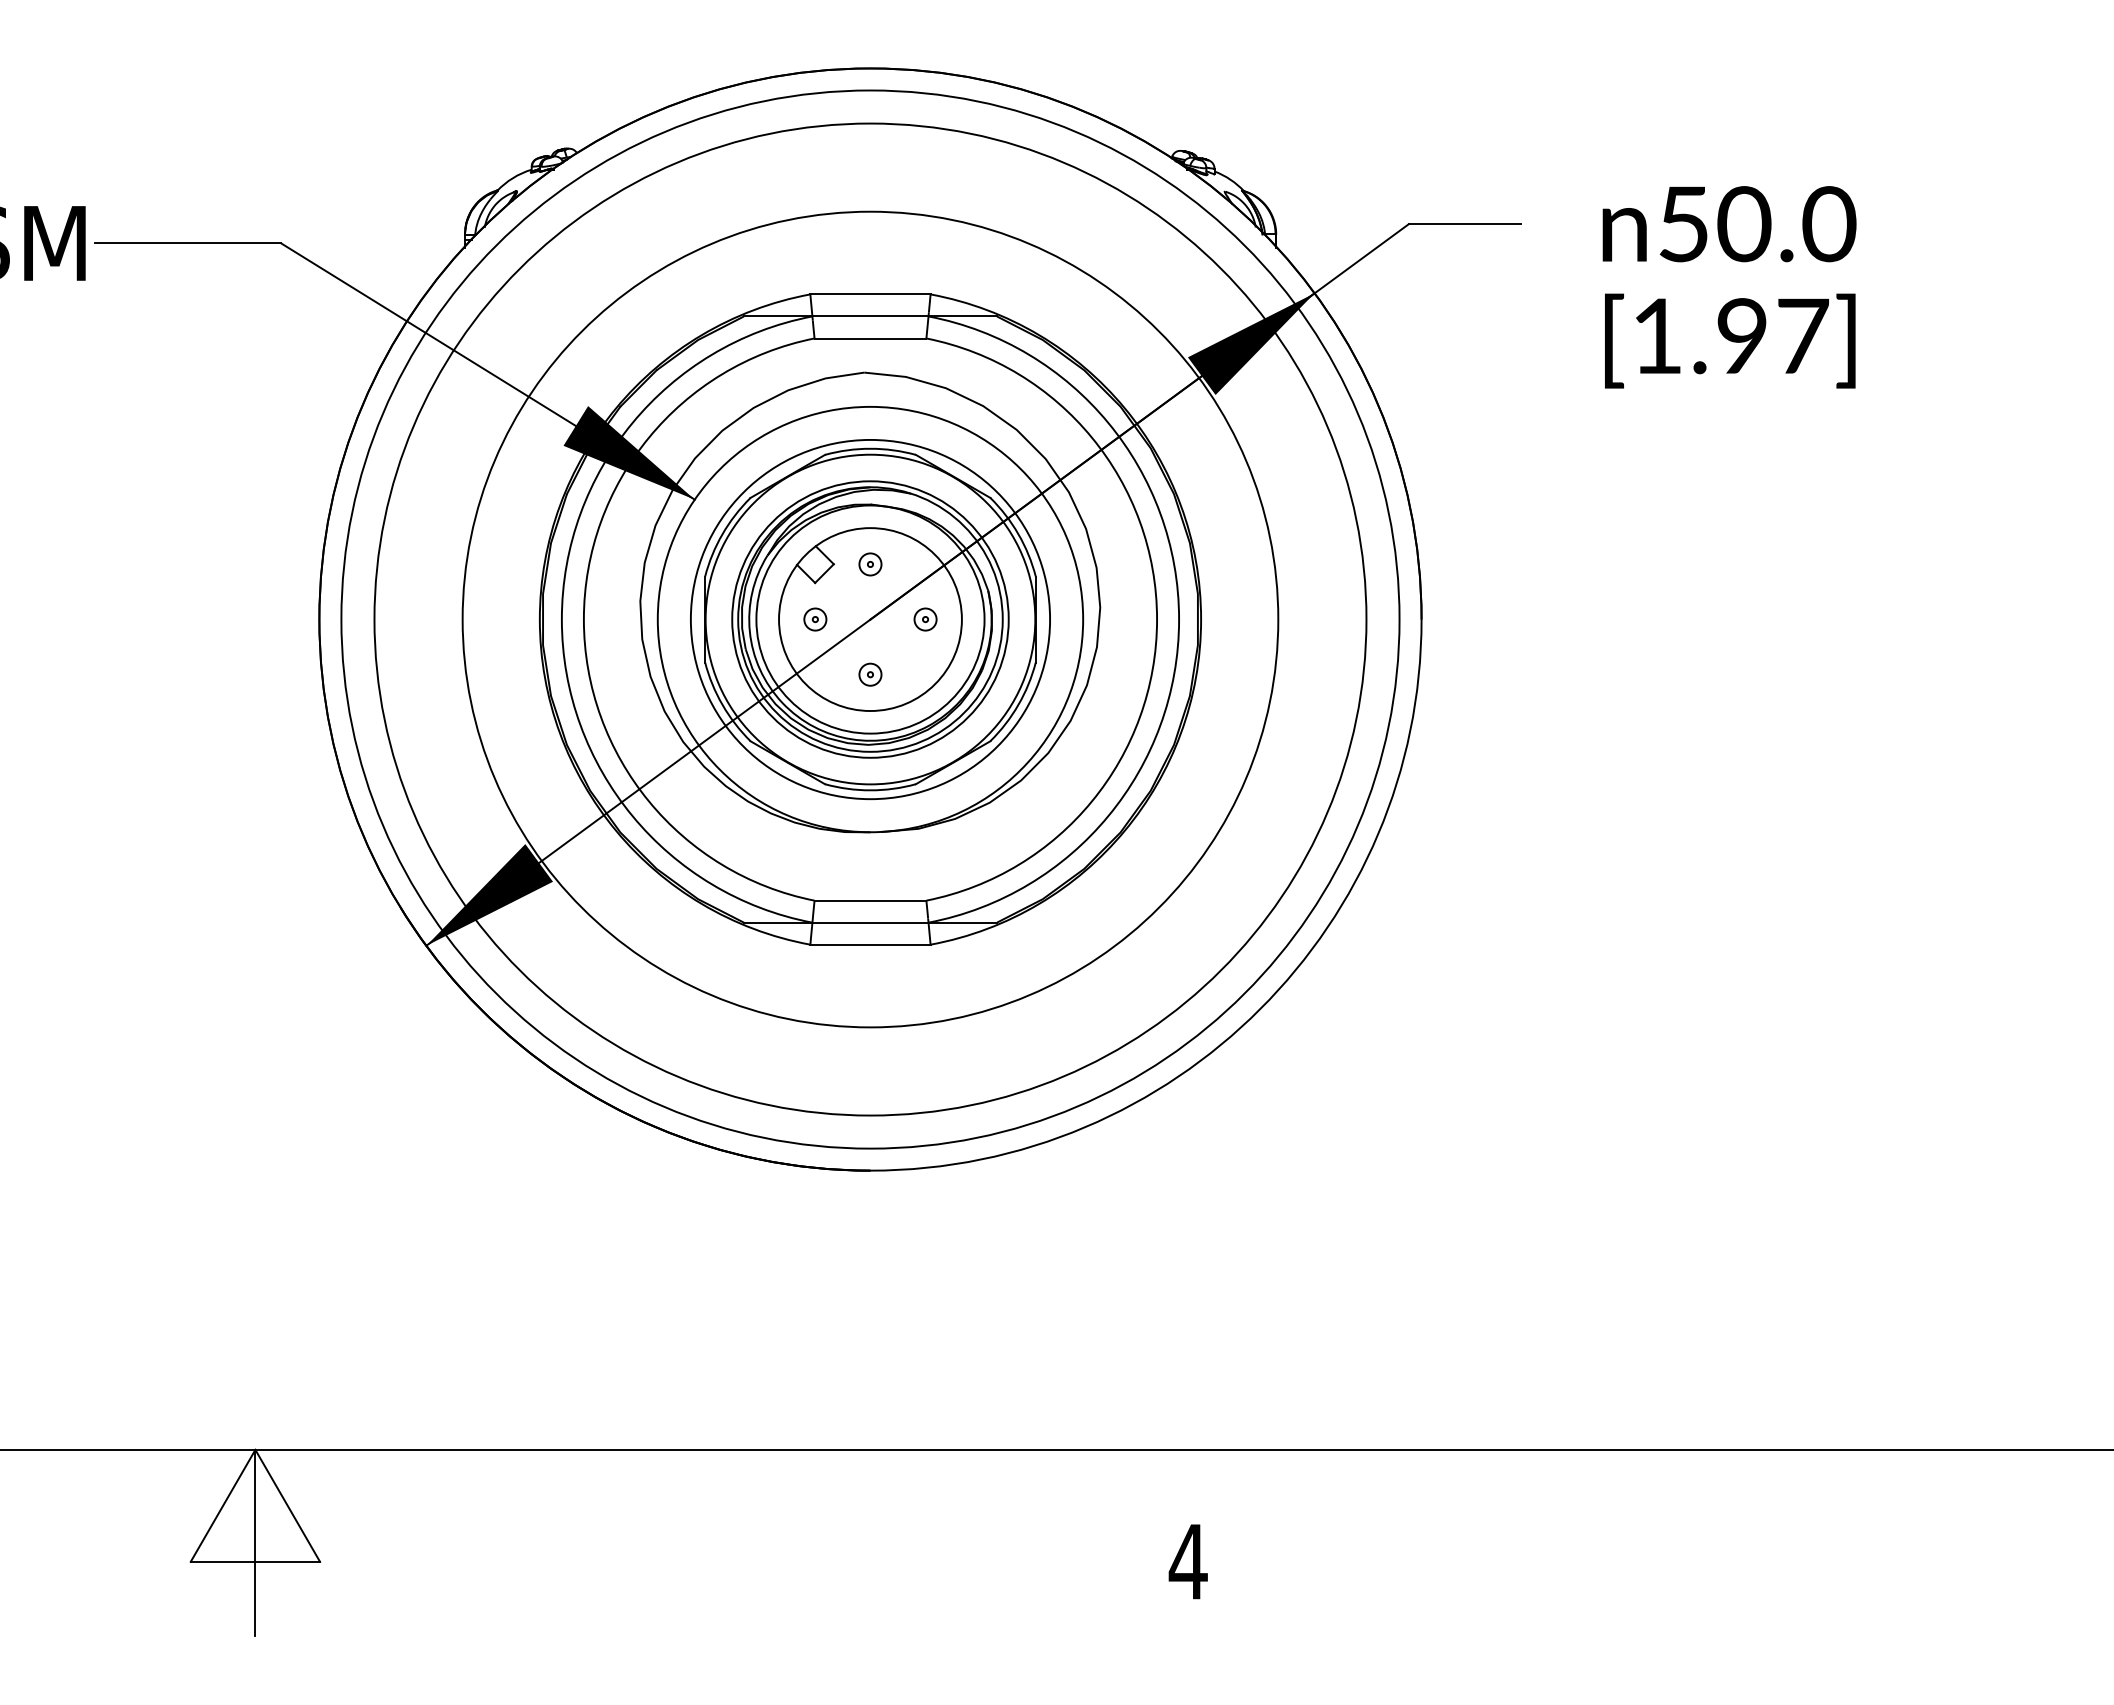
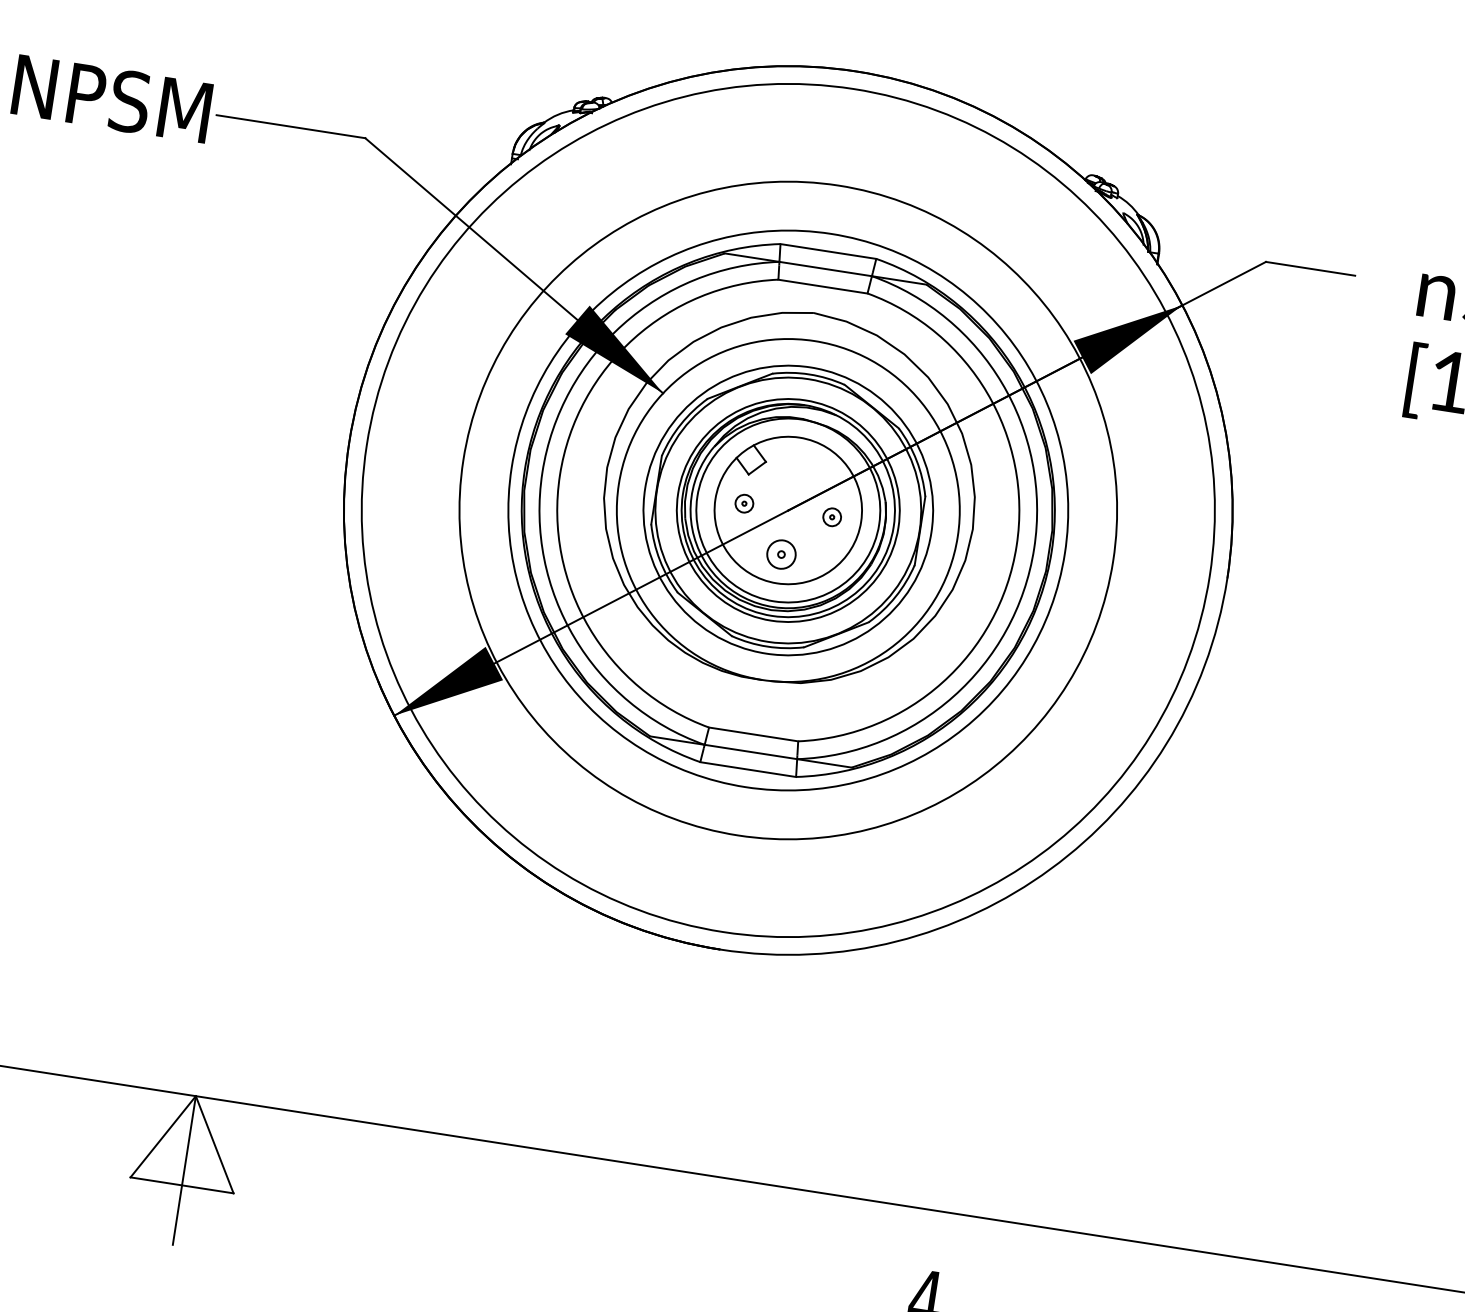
part: (870, 564) -> (795, 466), removed
circle: (870, 619) -> (788, 510), size x0.7
part: (870, 674) -> (781, 554), size x1.6

